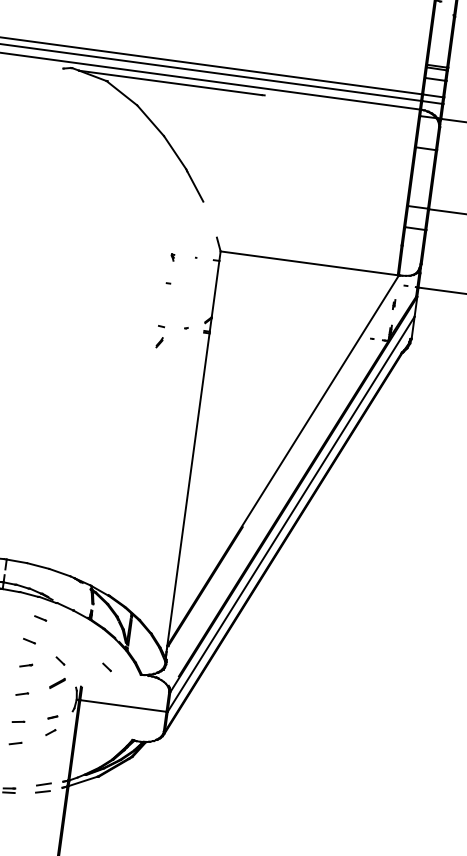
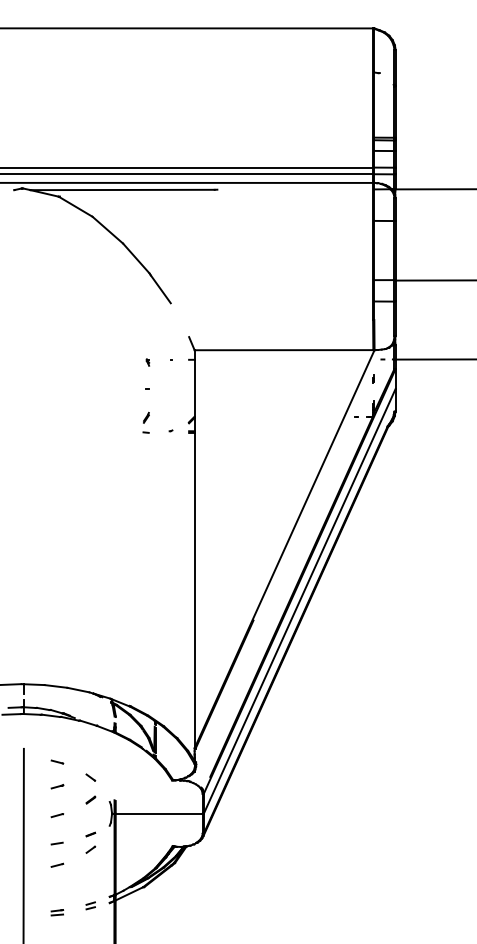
part: (159, 342) -> (146, 417), moved
line: (40, 617) -> (65, 737), removed
part: (106, 667) -> (137, 777), removed
part: (57, 682) -> (90, 799), size x0.62
part: (43, 787) -> (90, 905), size x0.62

